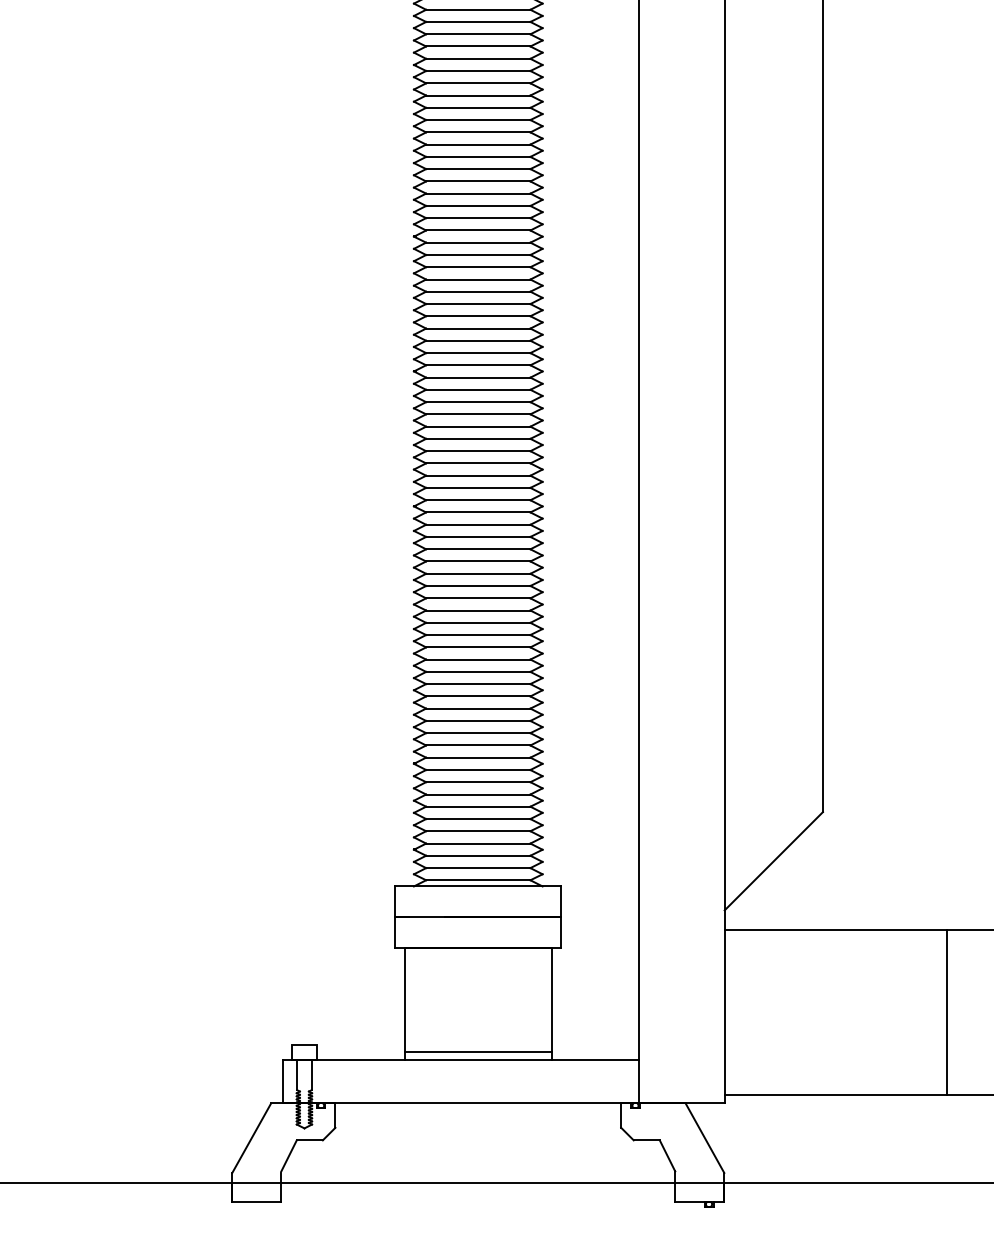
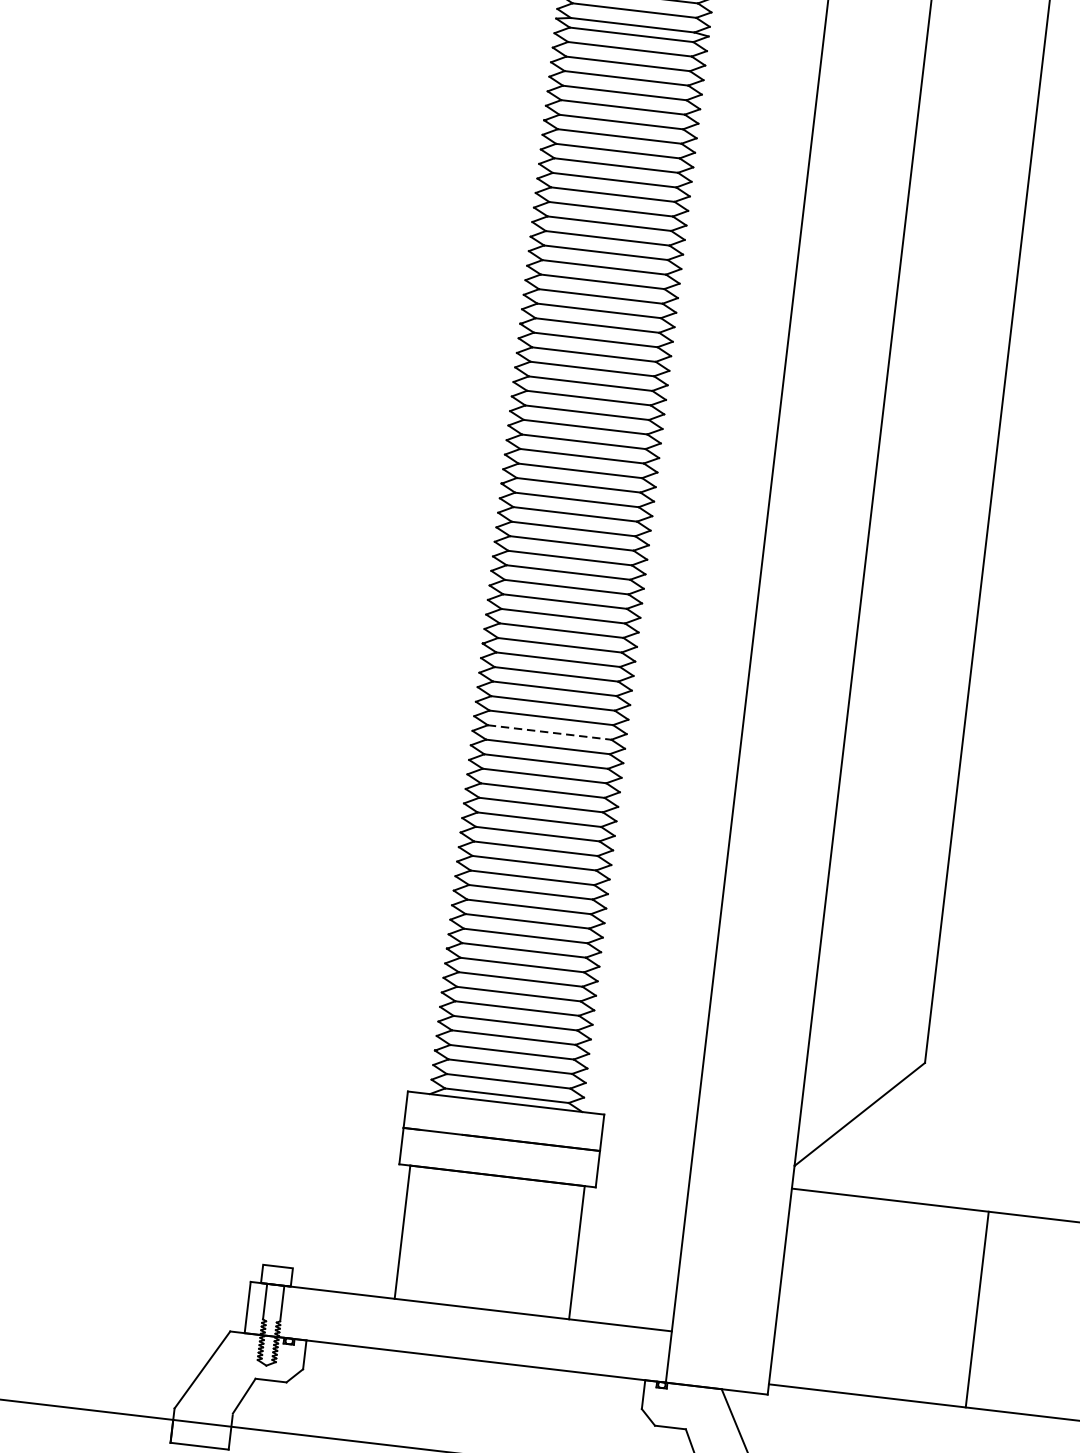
line: (478, 573) -> (549, 732), solid -> dashed
line: (946, 1011) -> (977, 1308), moved
line: (477, 1051) -> (482, 1298), removed

